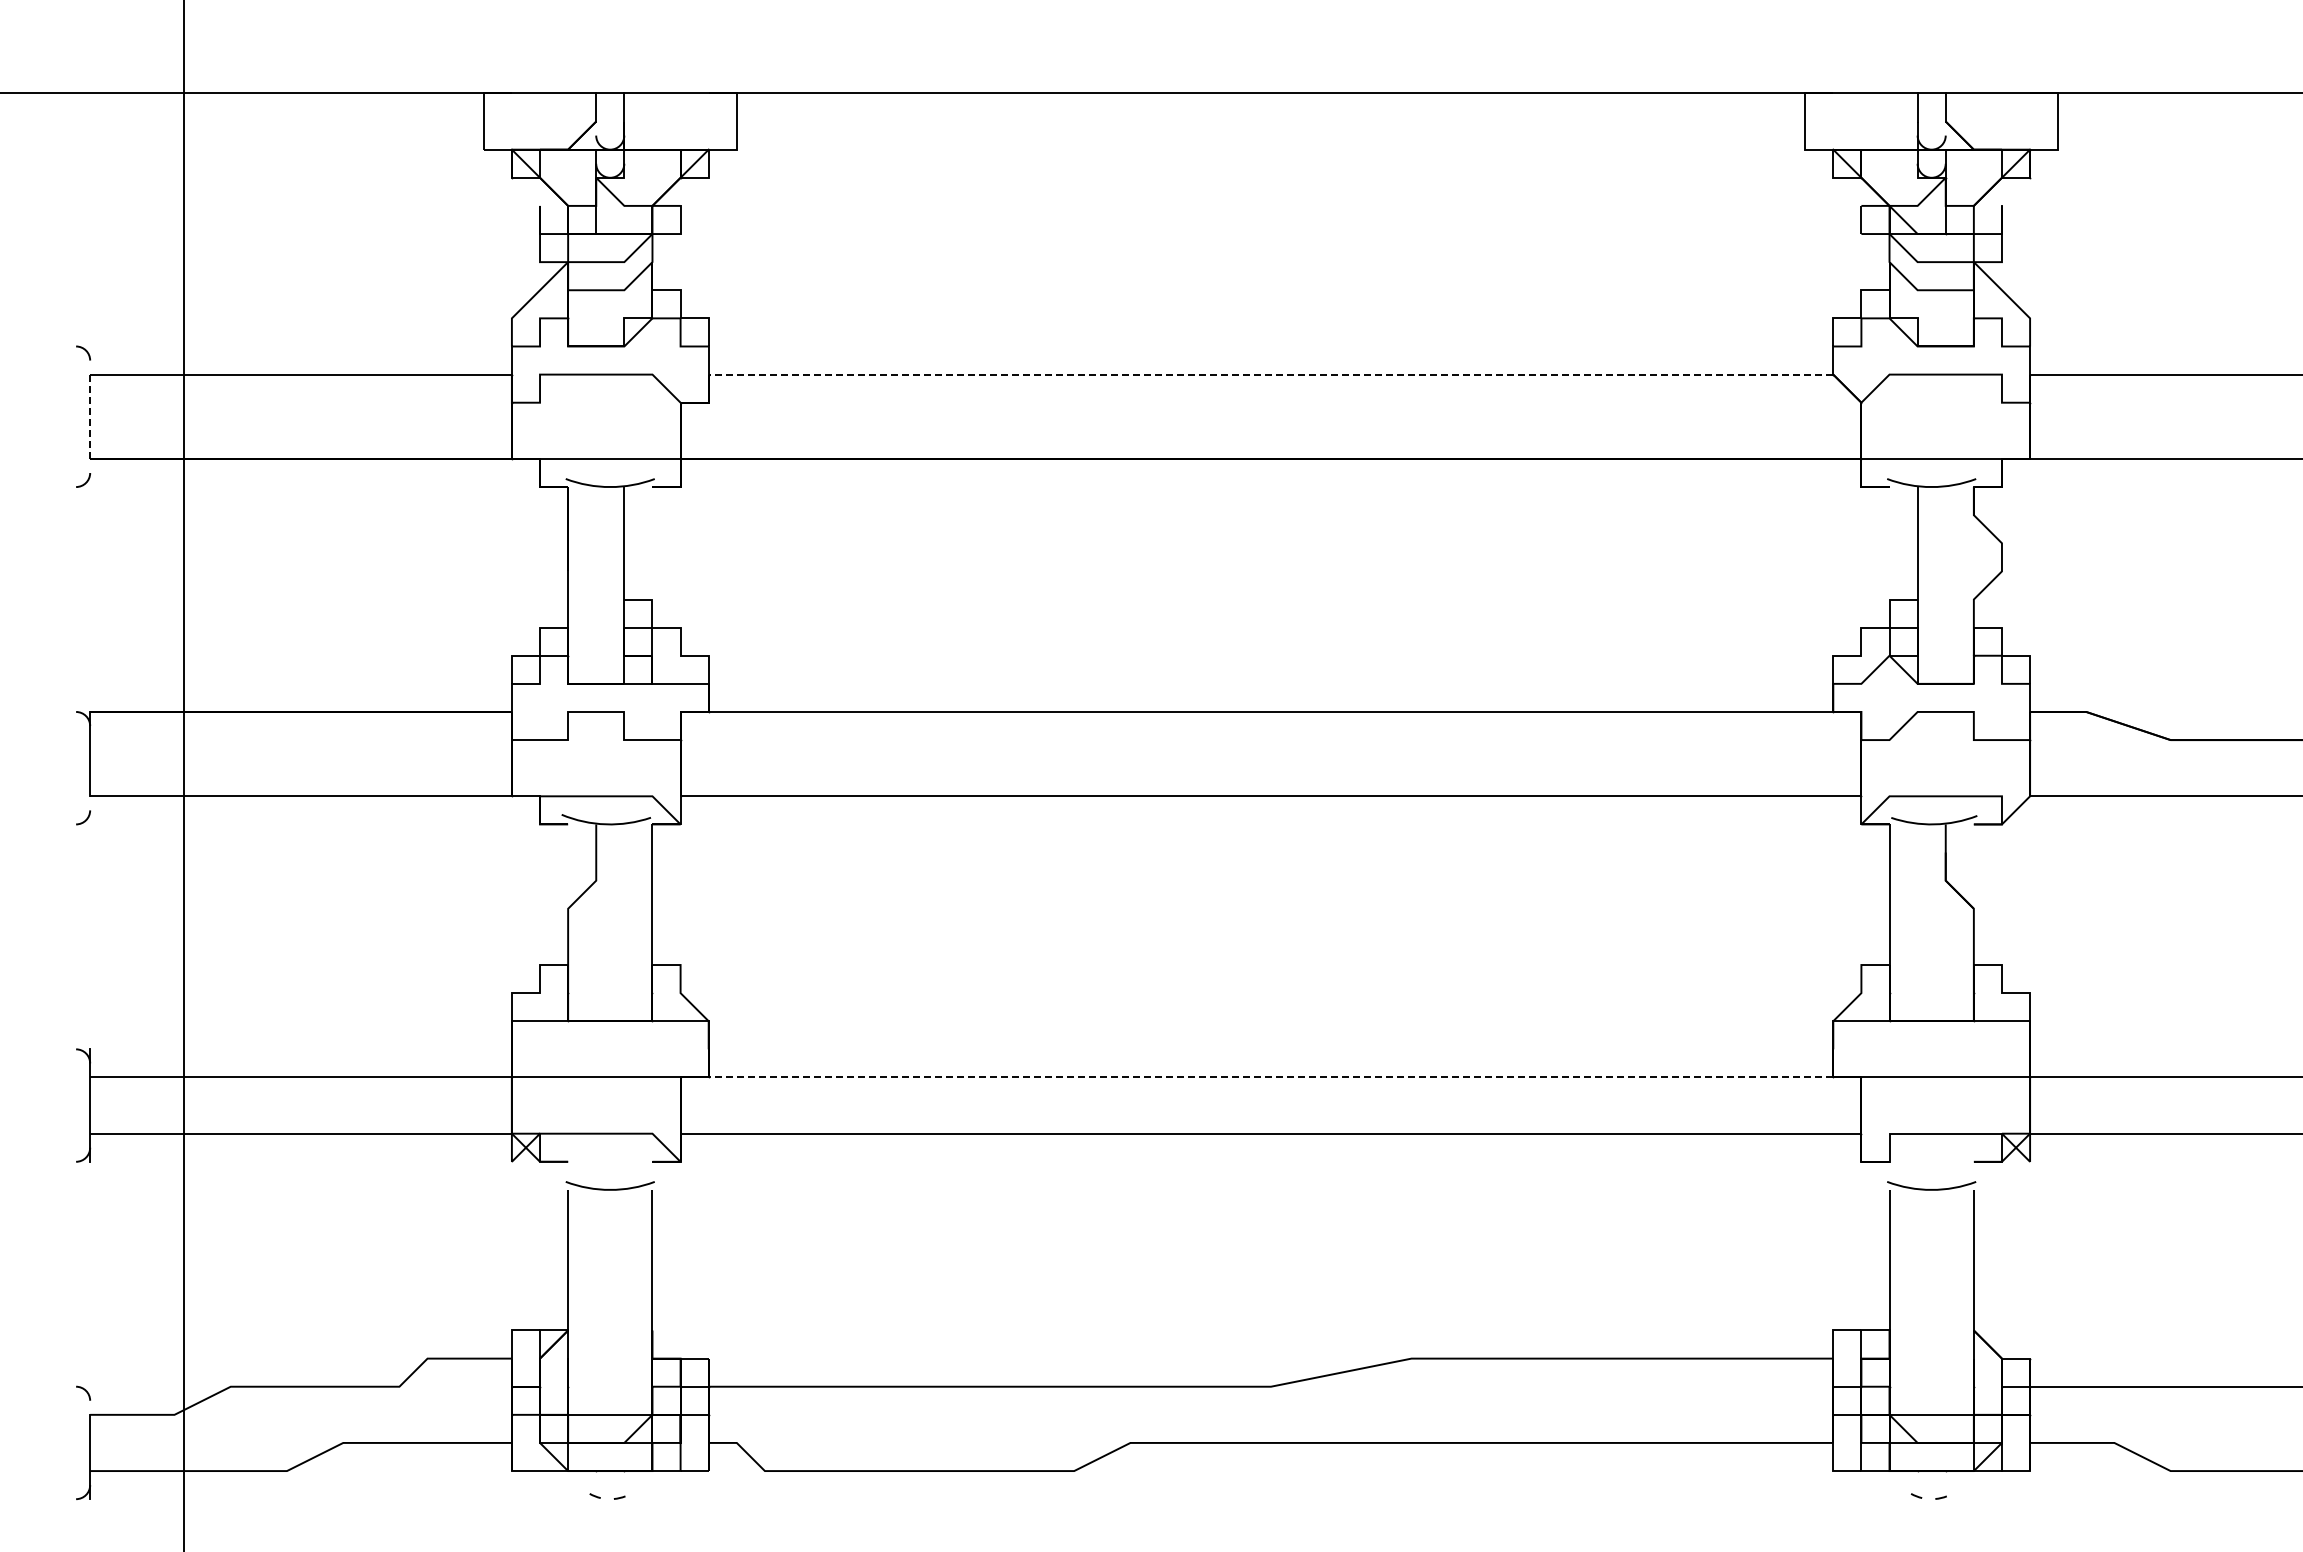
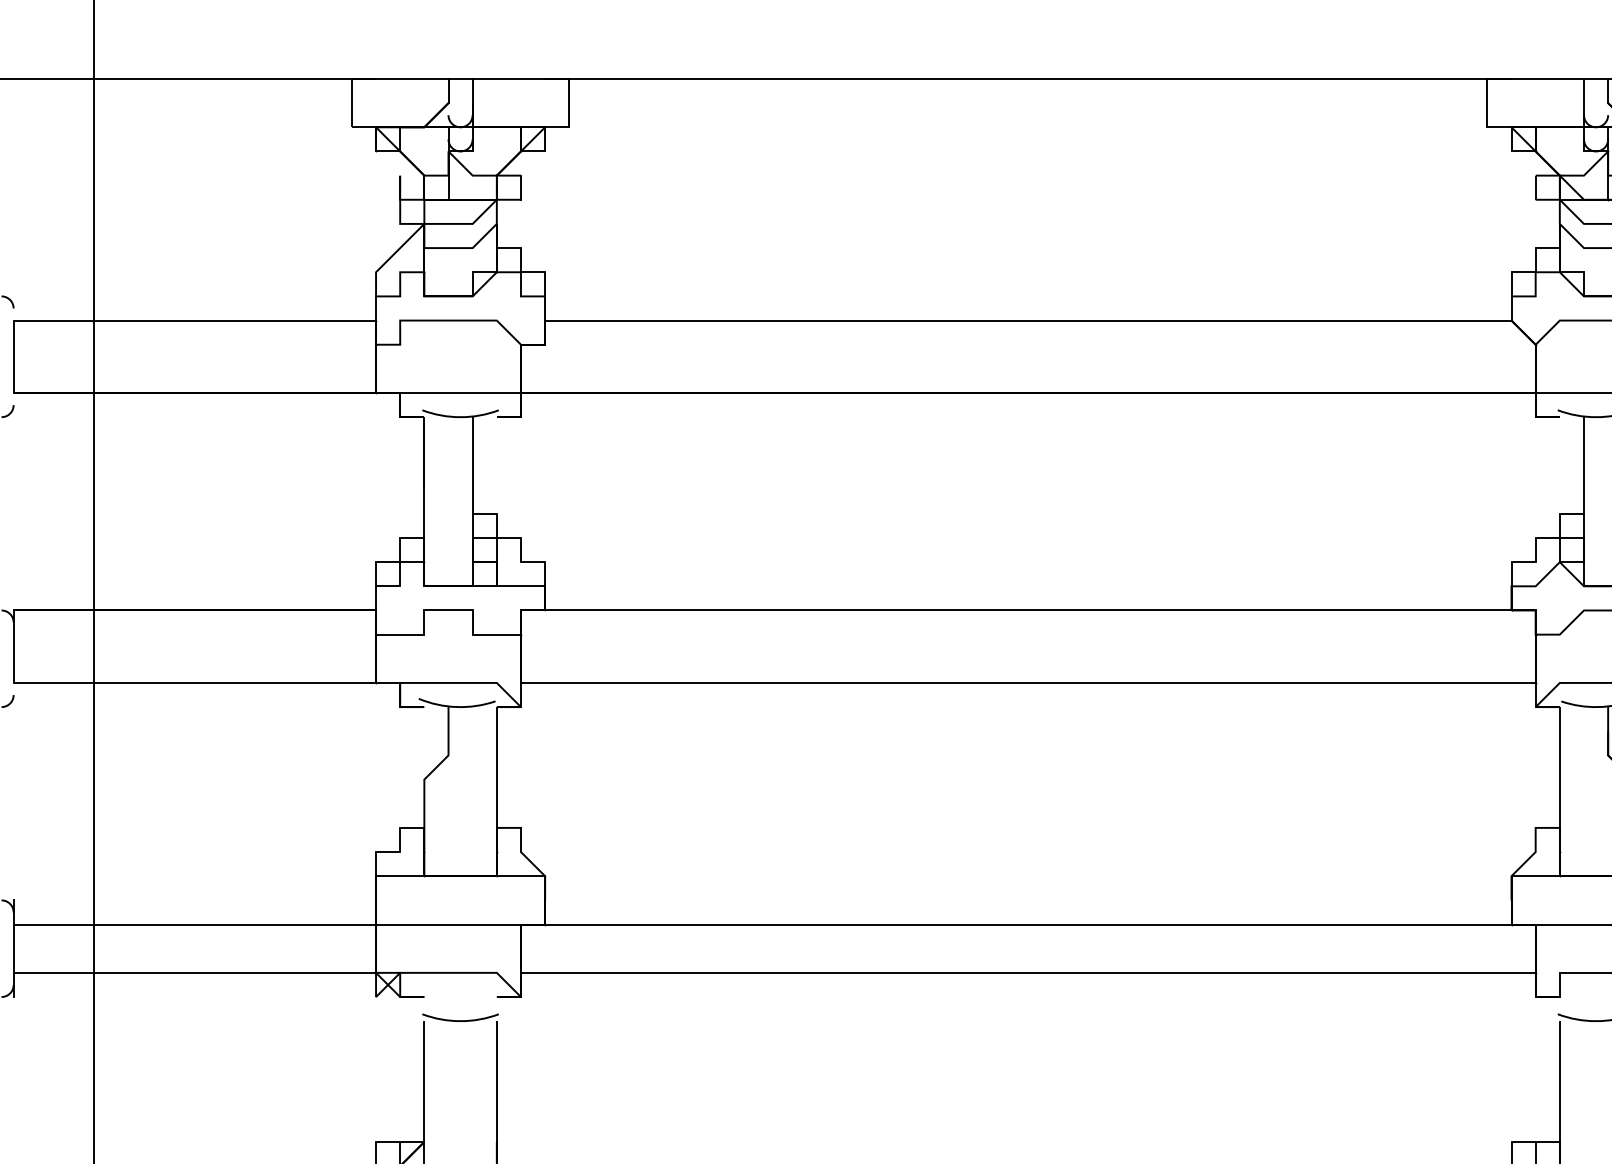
line: (1271, 374) -> (1028, 320), dashed -> solid
line: (90, 416) -> (13, 356), dashed -> solid
line: (1270, 1077) -> (1027, 924), dashed -> solid

